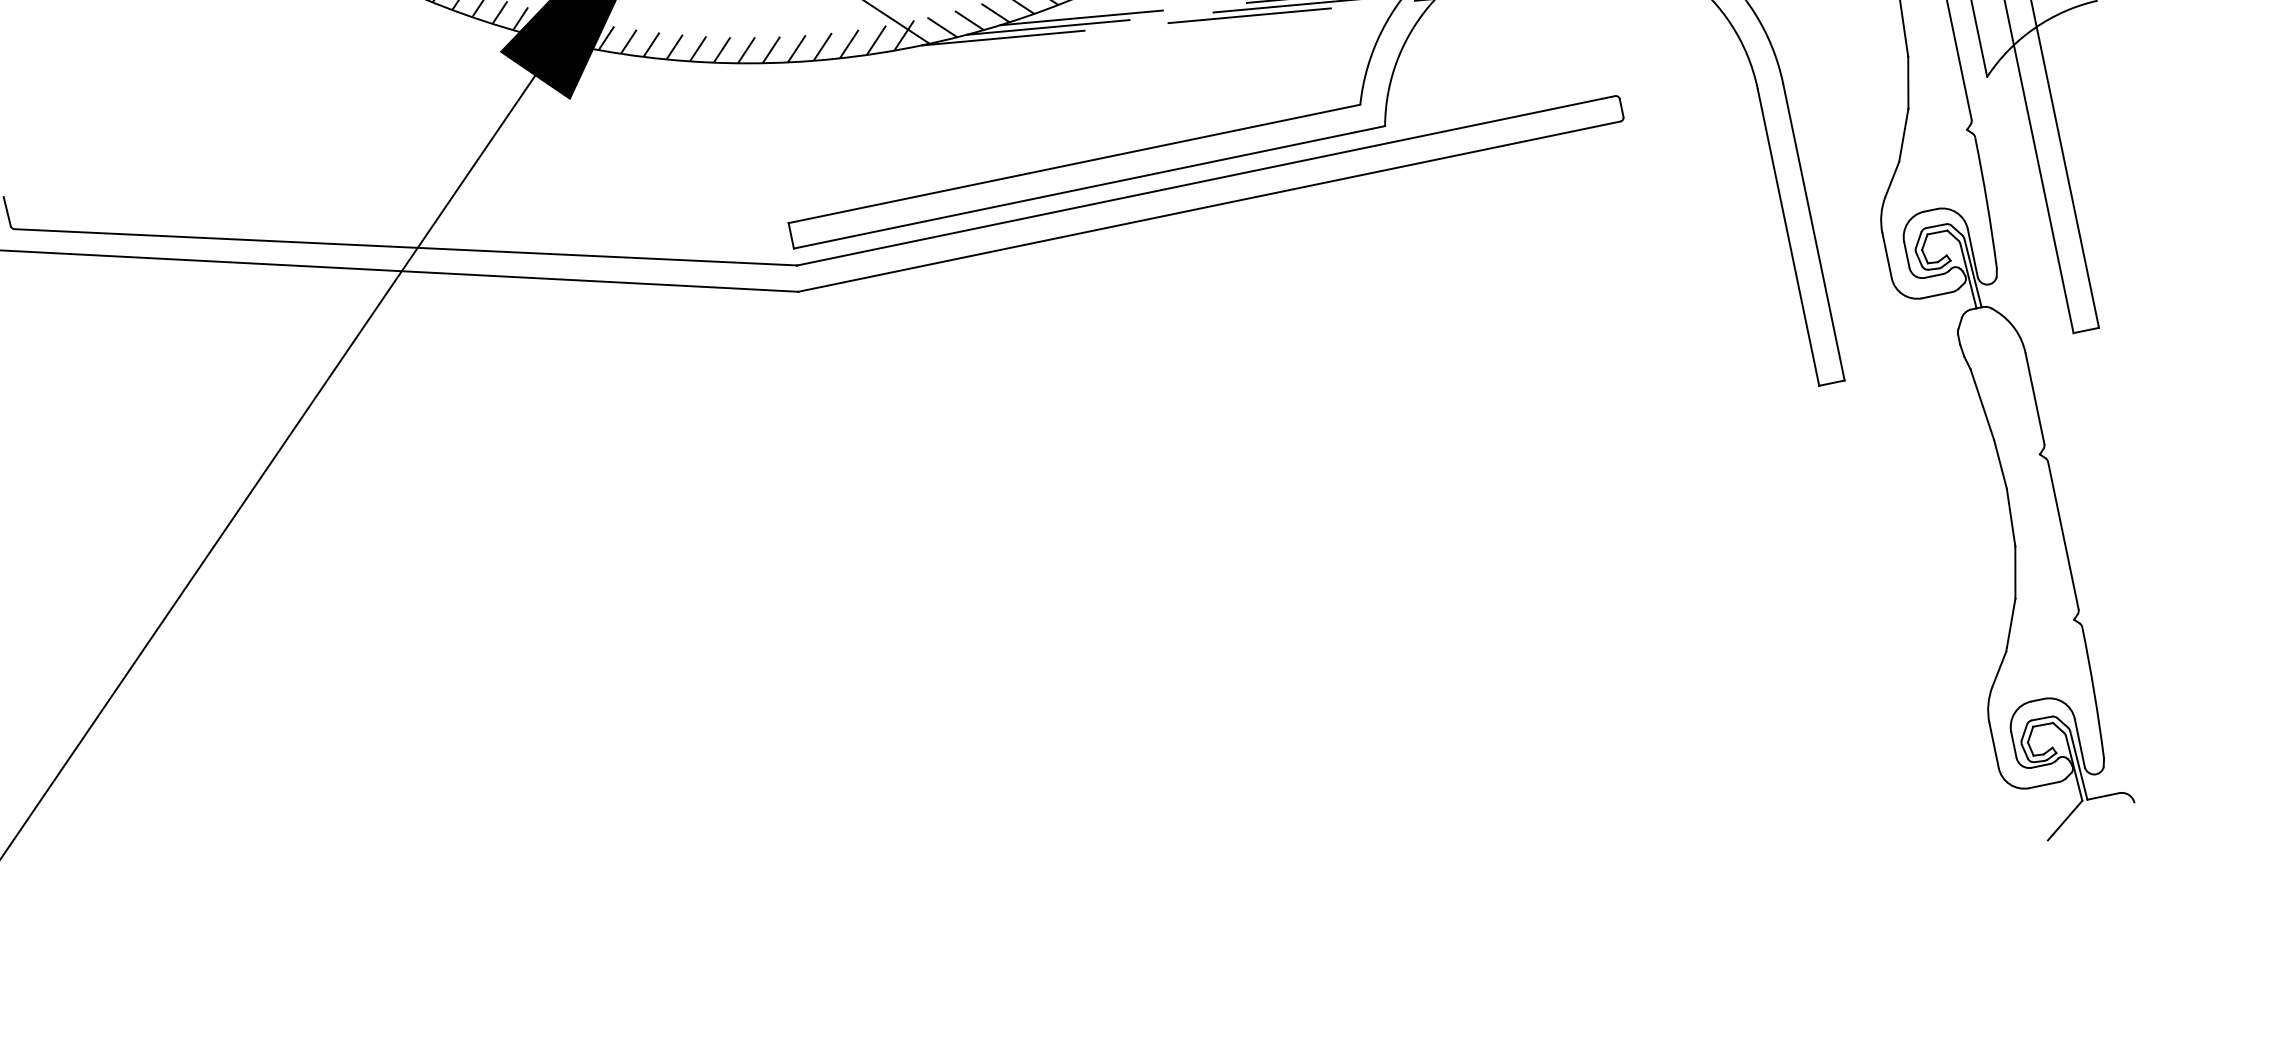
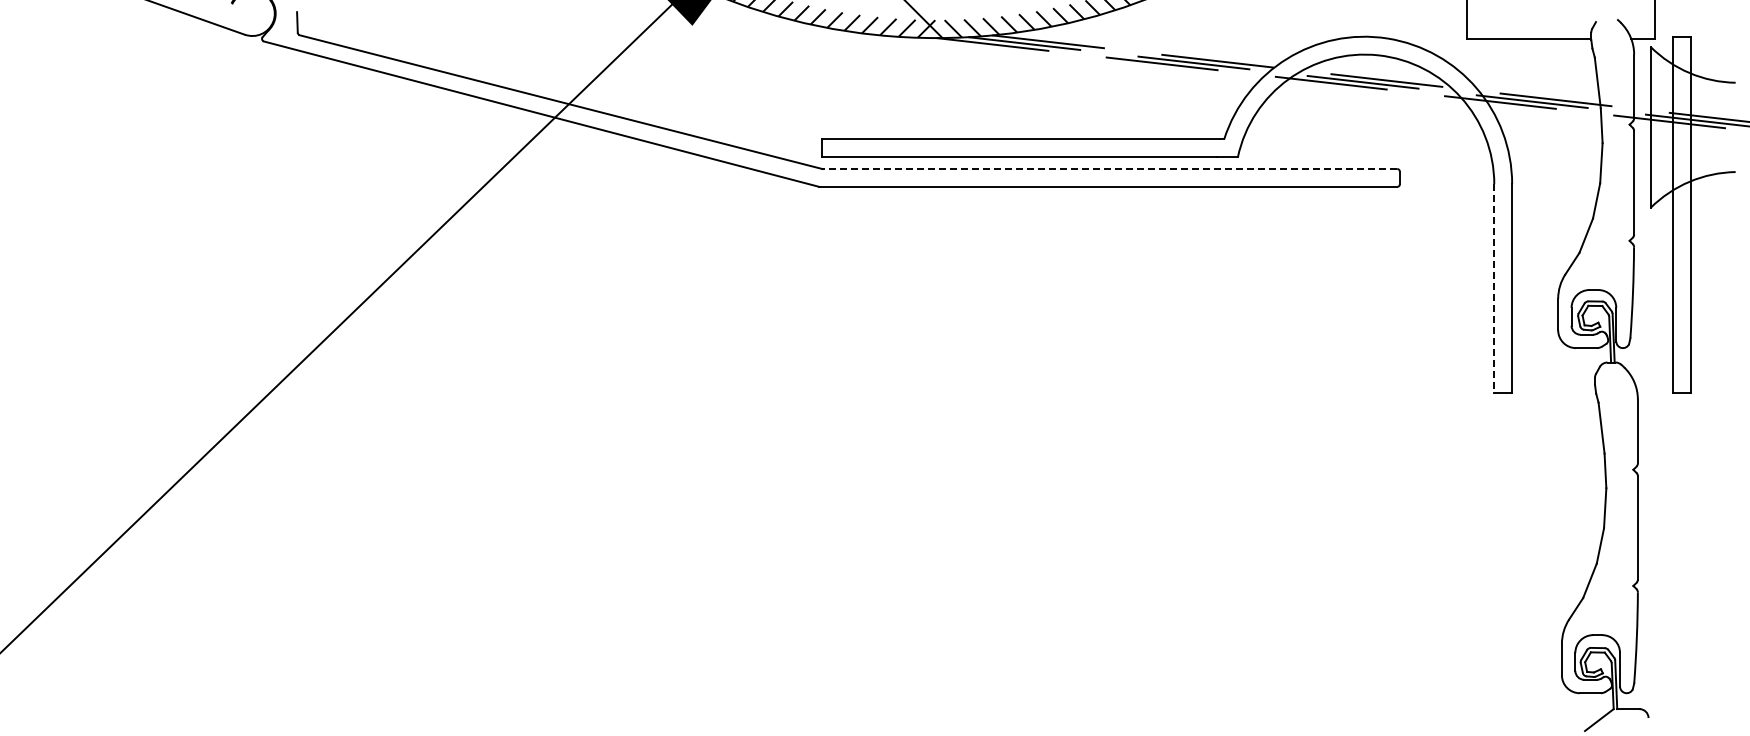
line: (1205, 181) -> (1109, 169), solid -> dashed
line: (1788, 237) -> (1494, 288), solid -> dashed

